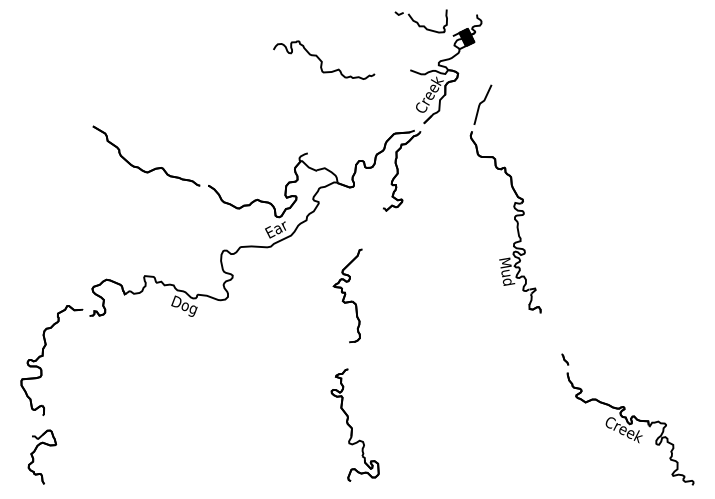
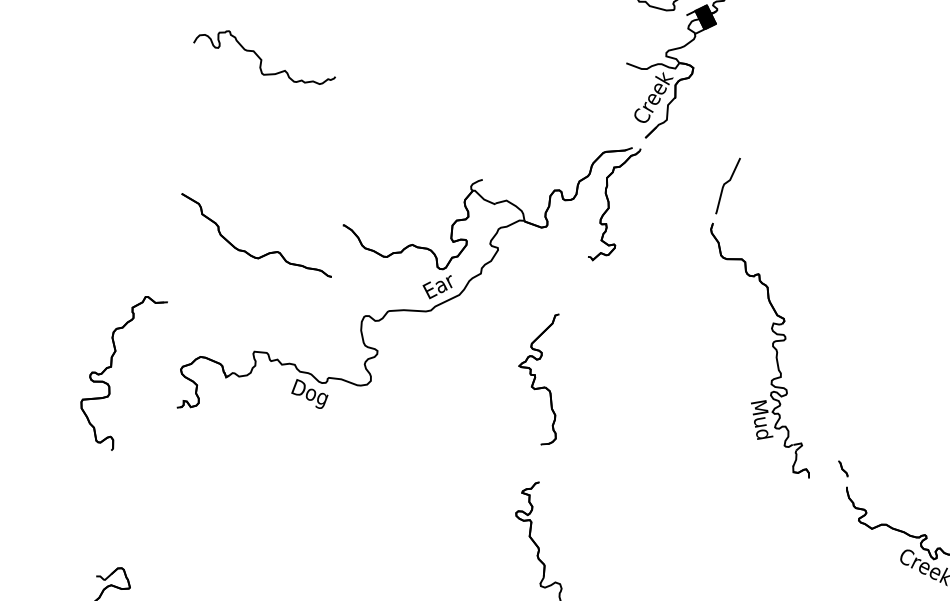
curve: (322, 61) -> (262, 59), moved
part: (140, 167) -> (248, 251), moved
part: (514, 202) -> (772, 322), moved
part: (43, 356) -> (112, 367), moved

